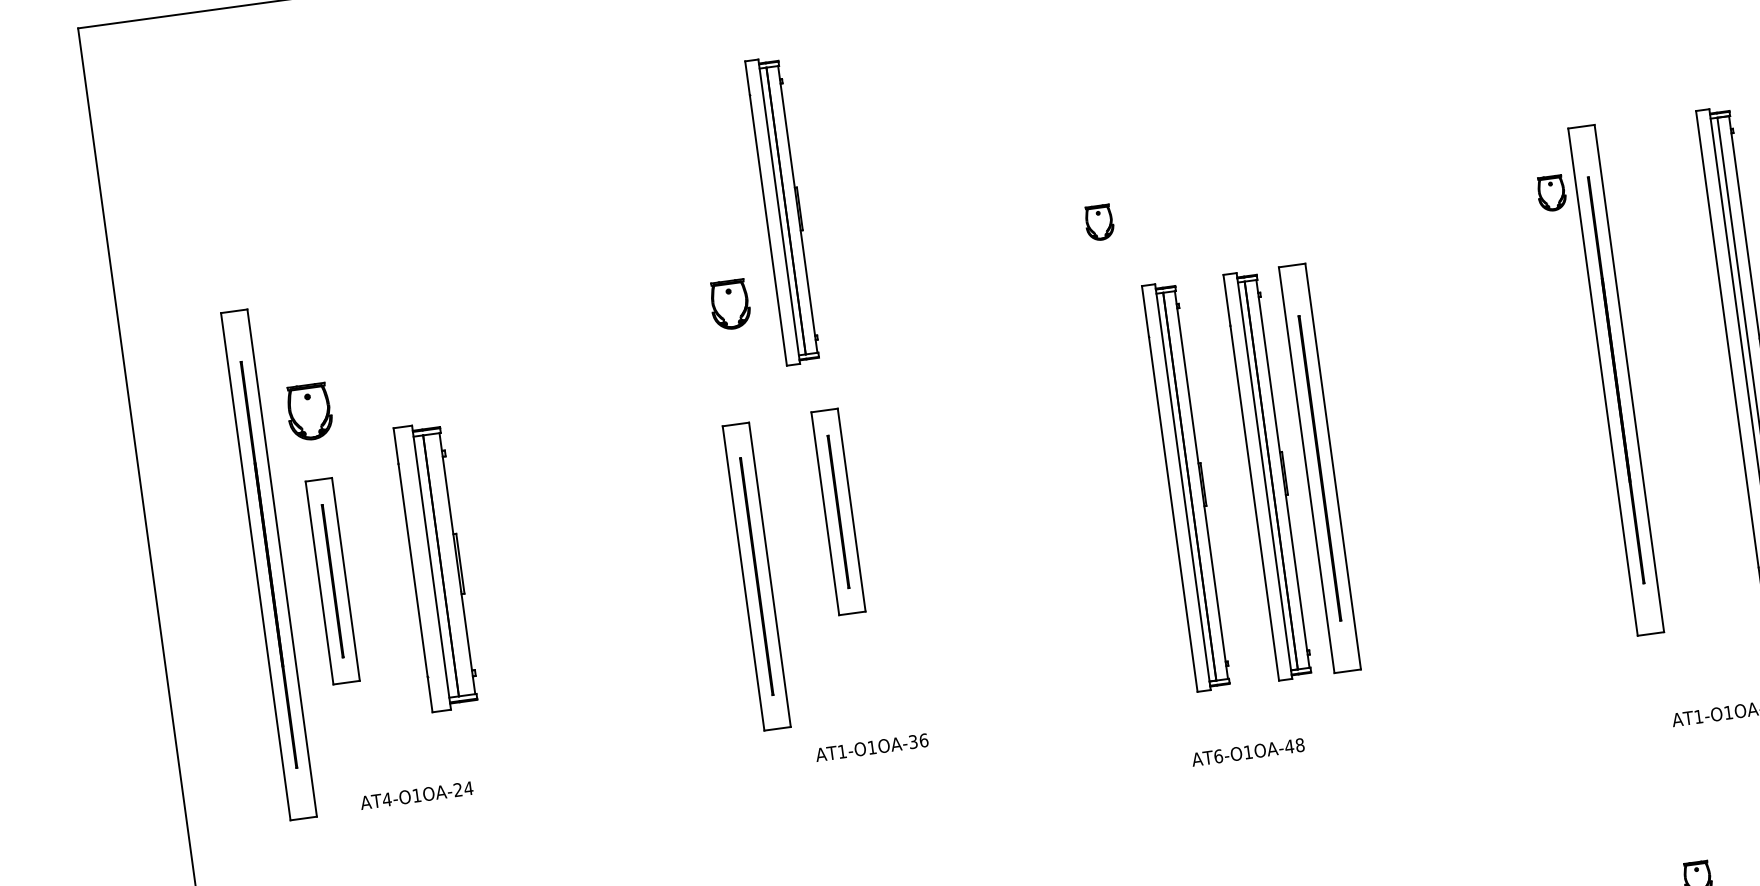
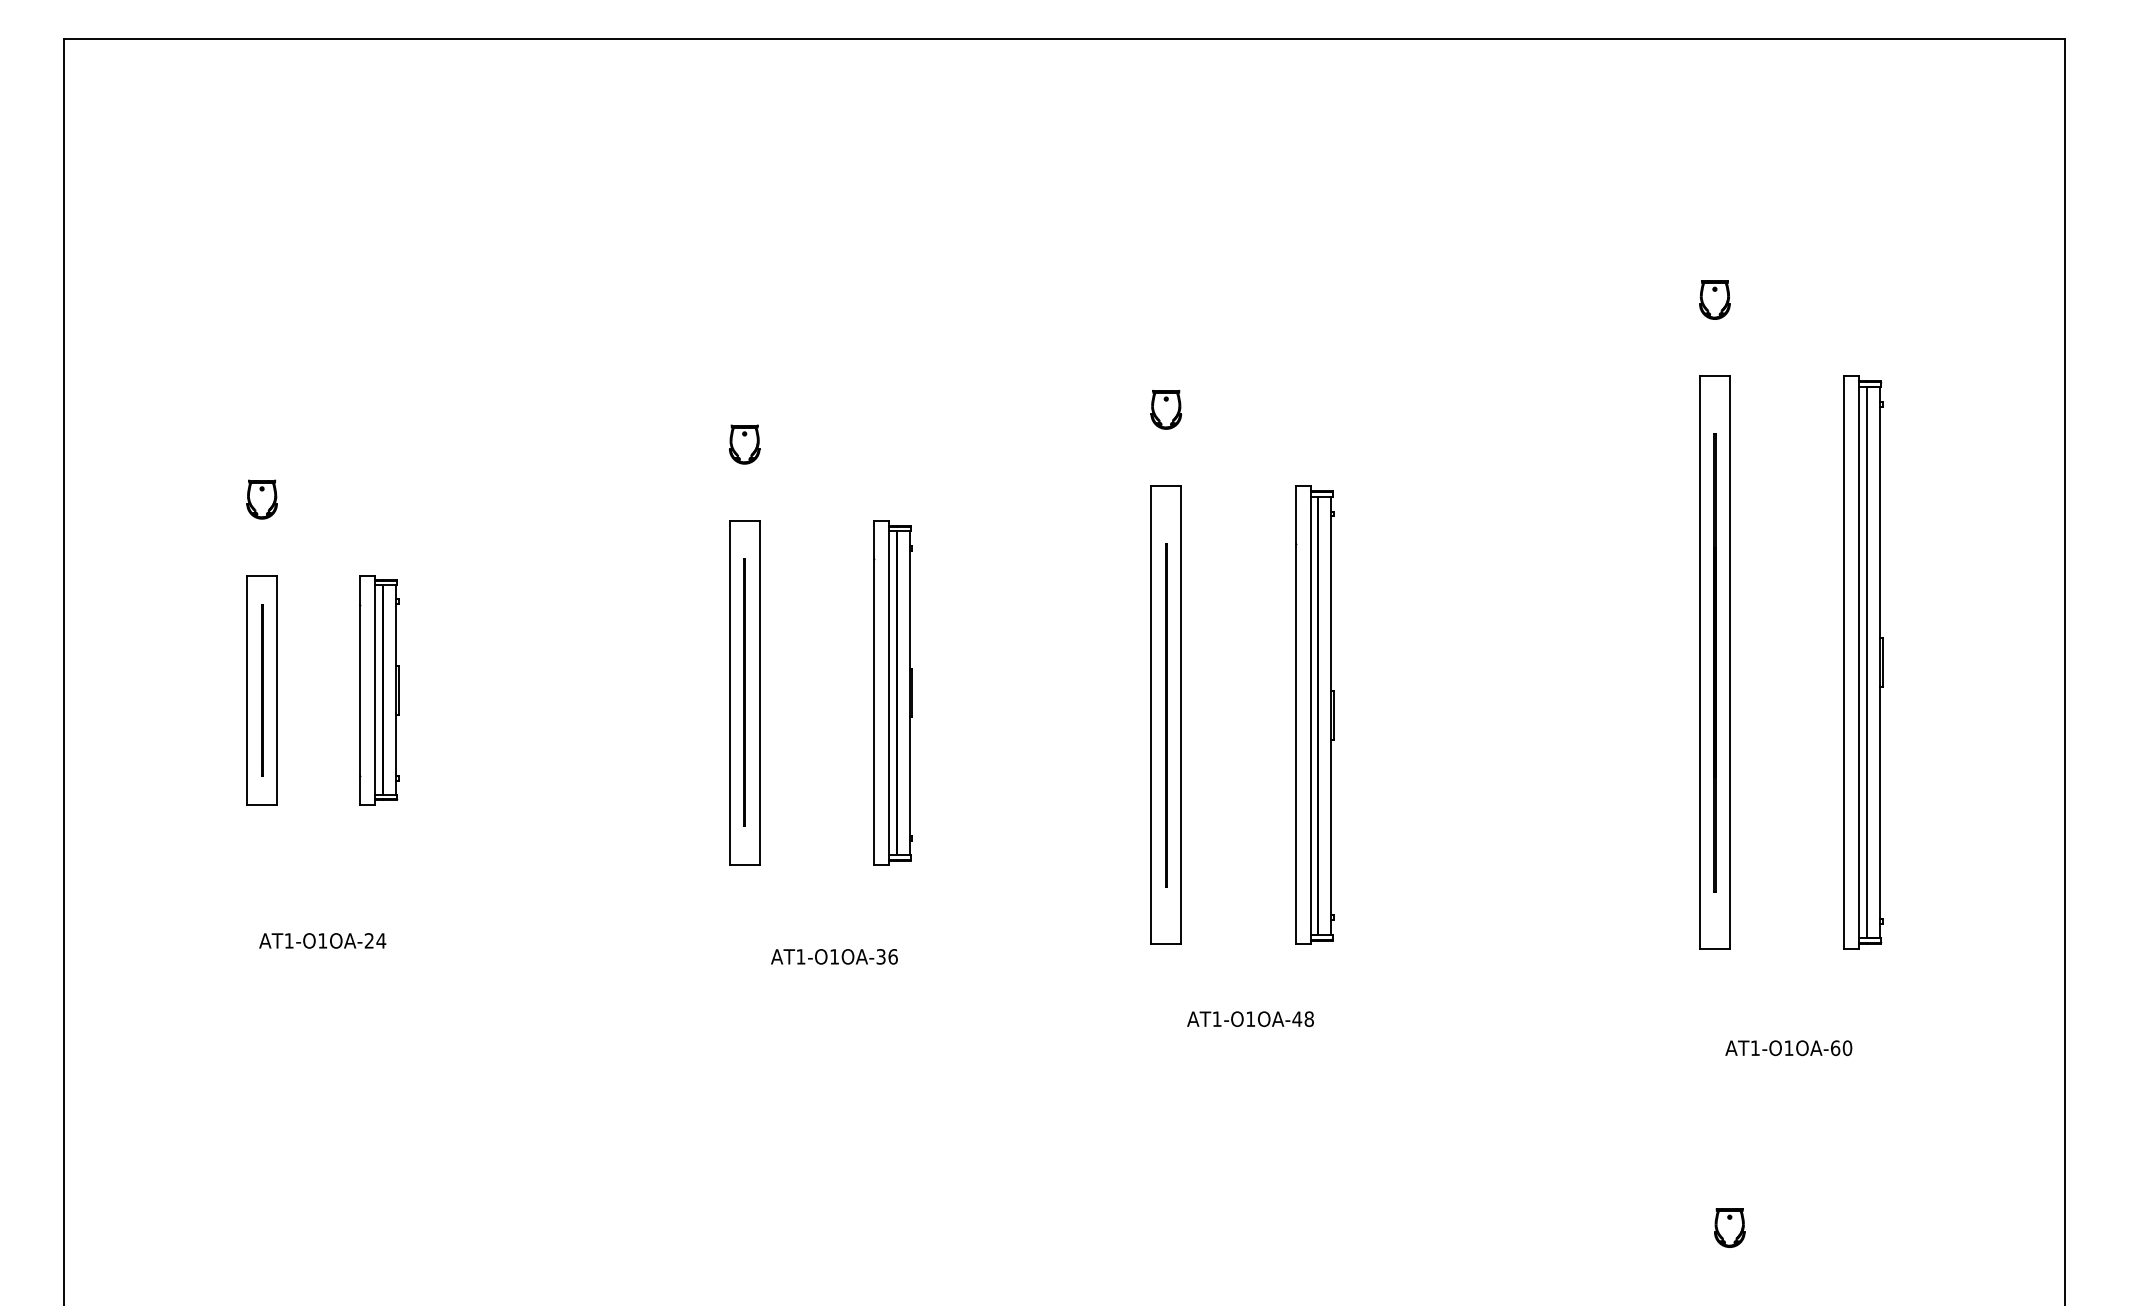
part: (1551, 193) -> (1714, 299), moved
part: (782, 210) -> (892, 692), moved
part: (730, 304) -> (744, 444), size x0.71
part: (309, 412) -> (261, 499), size x0.62
part: (1319, 467) -> (1165, 714), moved
part: (1186, 485) -> (1222, 714), removed
part: (837, 511) -> (832, 690), removed
part: (268, 564) -> (193, 662), removed
part: (436, 566) -> (379, 690), size x0.71
part: (756, 576) -> (744, 692), moved
text: (1217, 756) -> (1216, 1019), AT6-O1OA-48 -> AT1-O1OA-48
text: (387, 799) -> (289, 940), AT4-O1OA-24 -> AT1-O1OA-24

